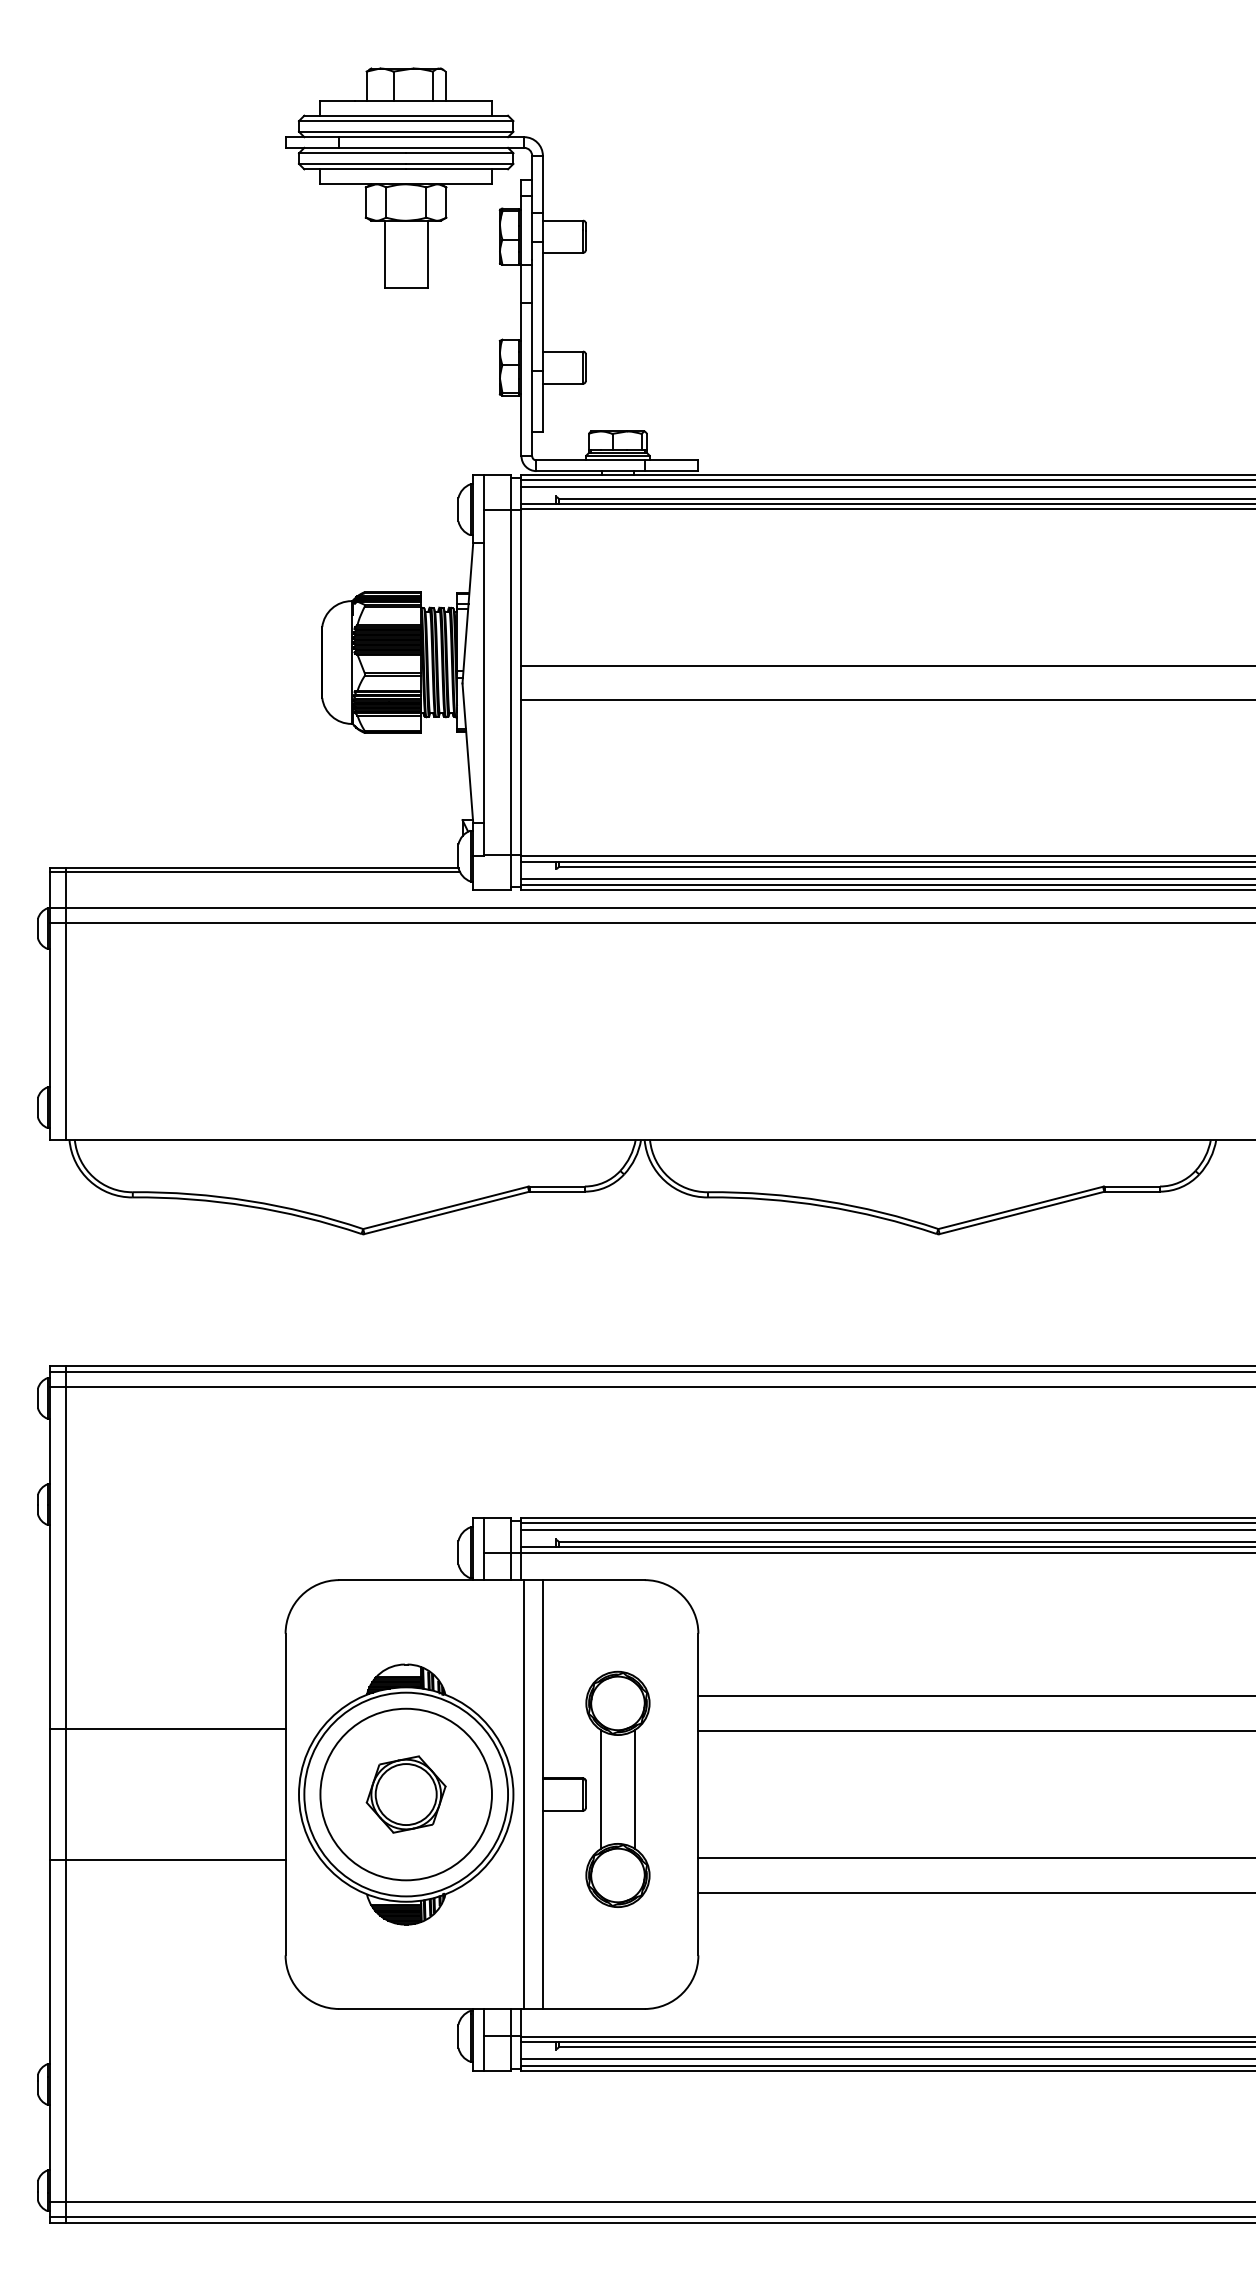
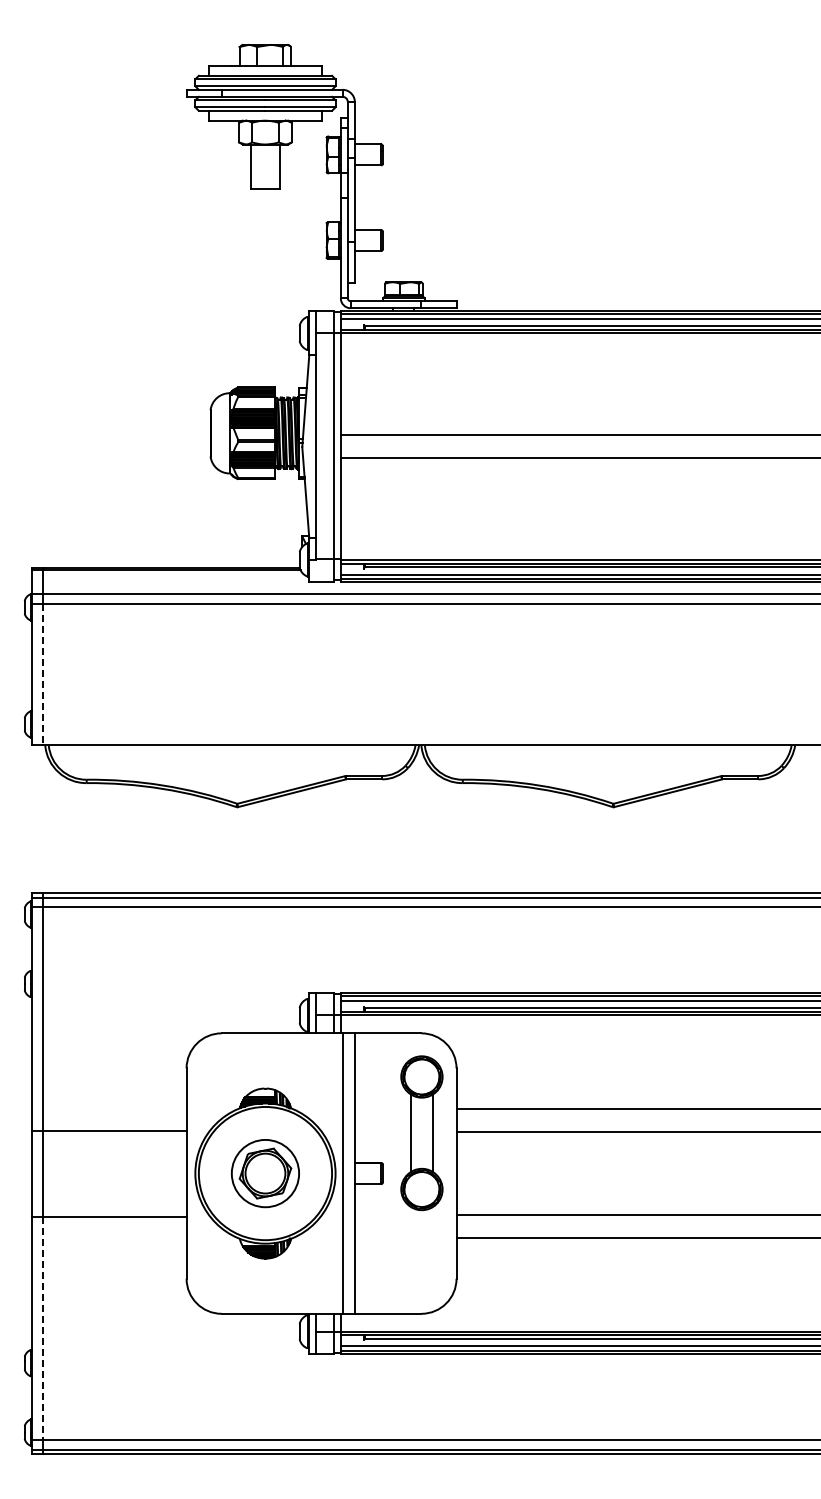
line: (65, 1031) -> (42, 674), solid -> dashed
part: (617, 1789) -> (421, 1133), moved
circle: (406, 1794) -> (265, 1173), size x0.6
line: (65, 2031) -> (42, 1328), solid -> dashed

